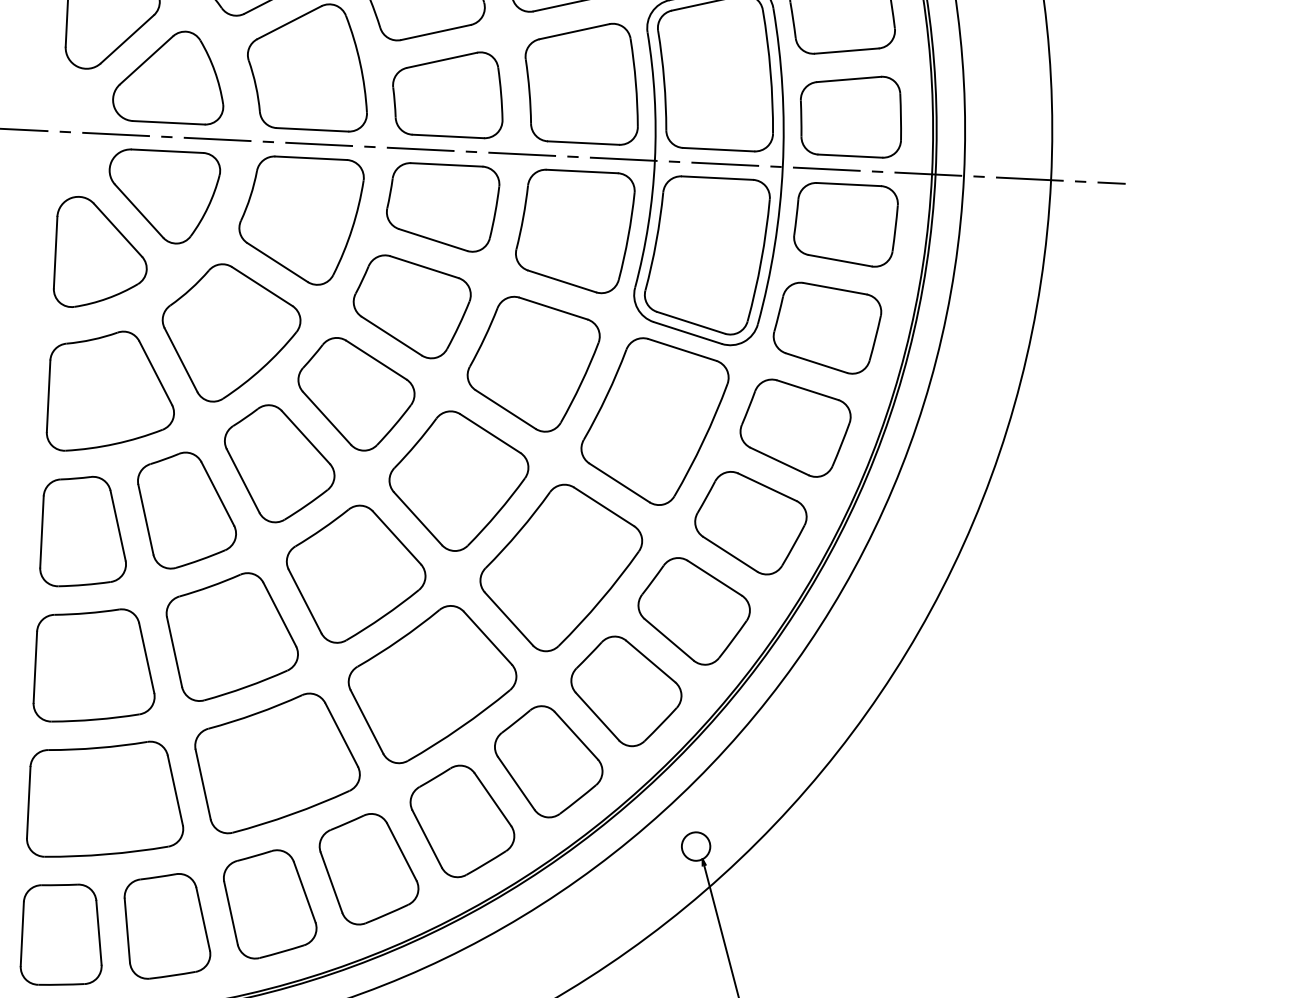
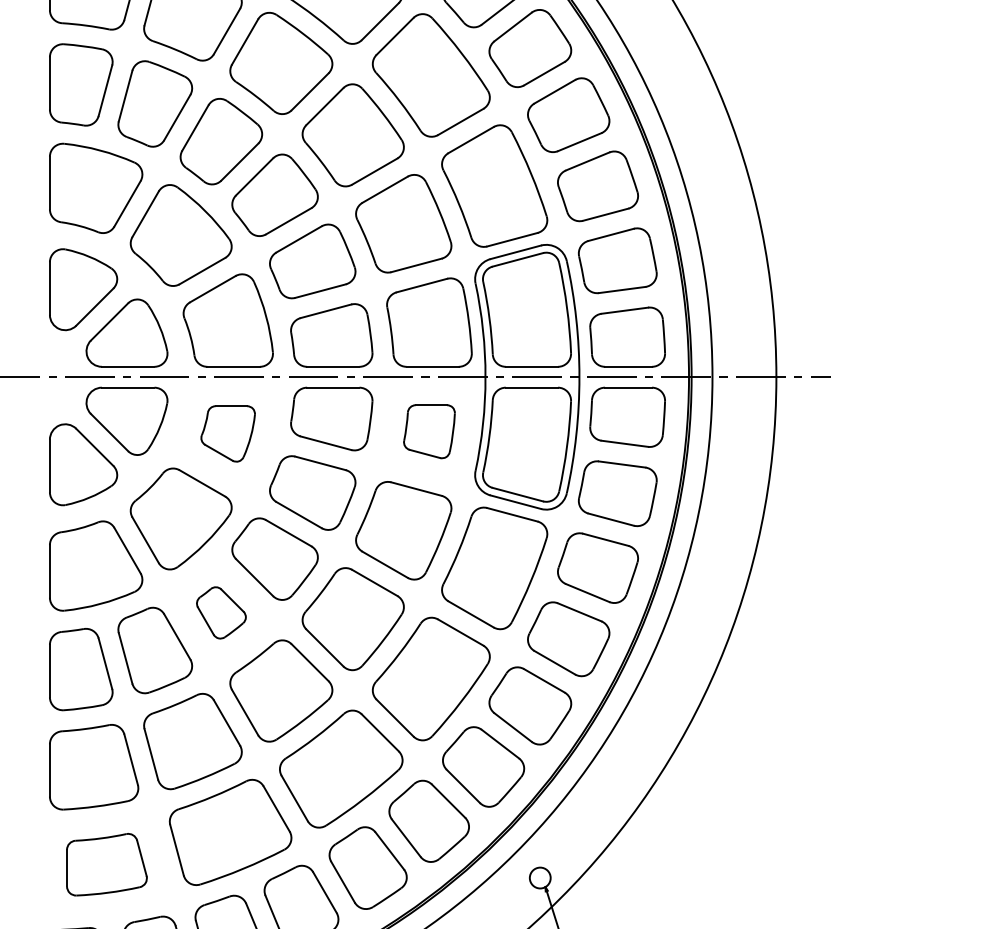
part: (299, 220) -> (227, 433), size x0.6
part: (574, 230) -> (429, 431), size x0.6
part: (279, 463) -> (221, 612), size x0.6
part: (106, 799) -> (106, 864), size x0.7

